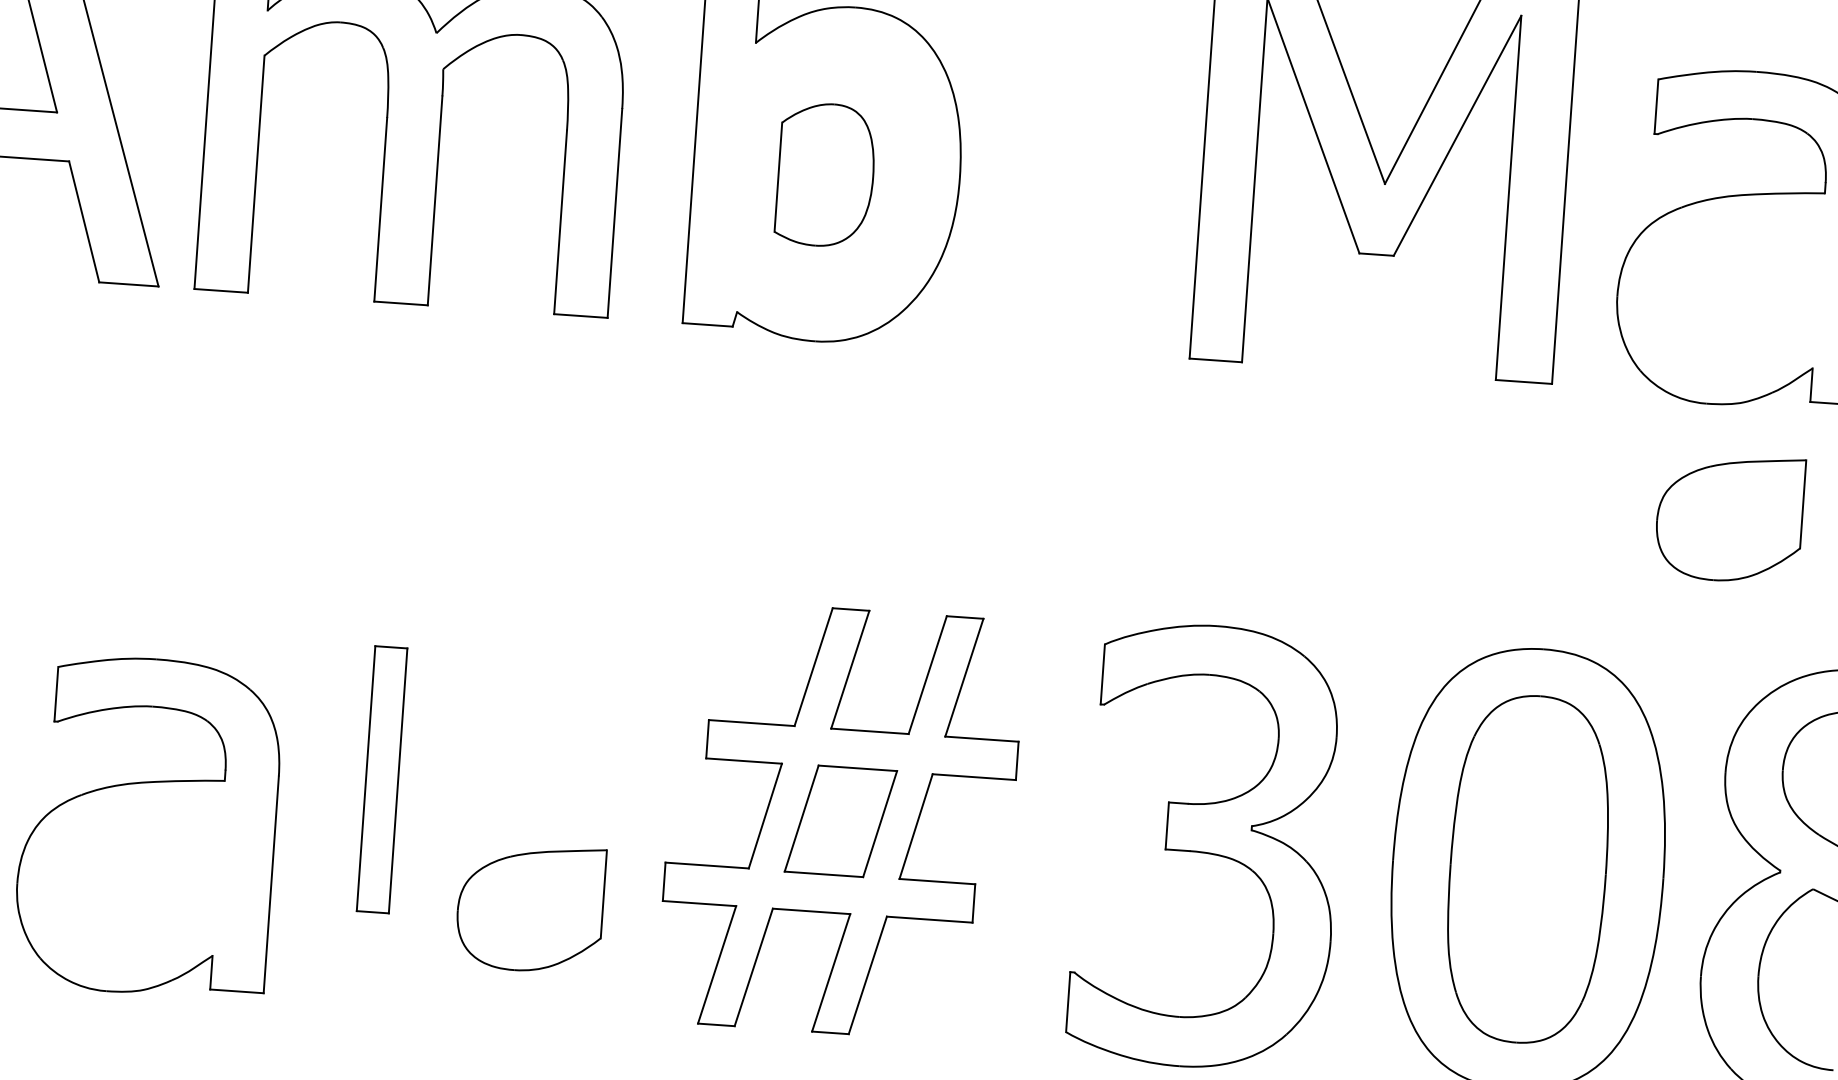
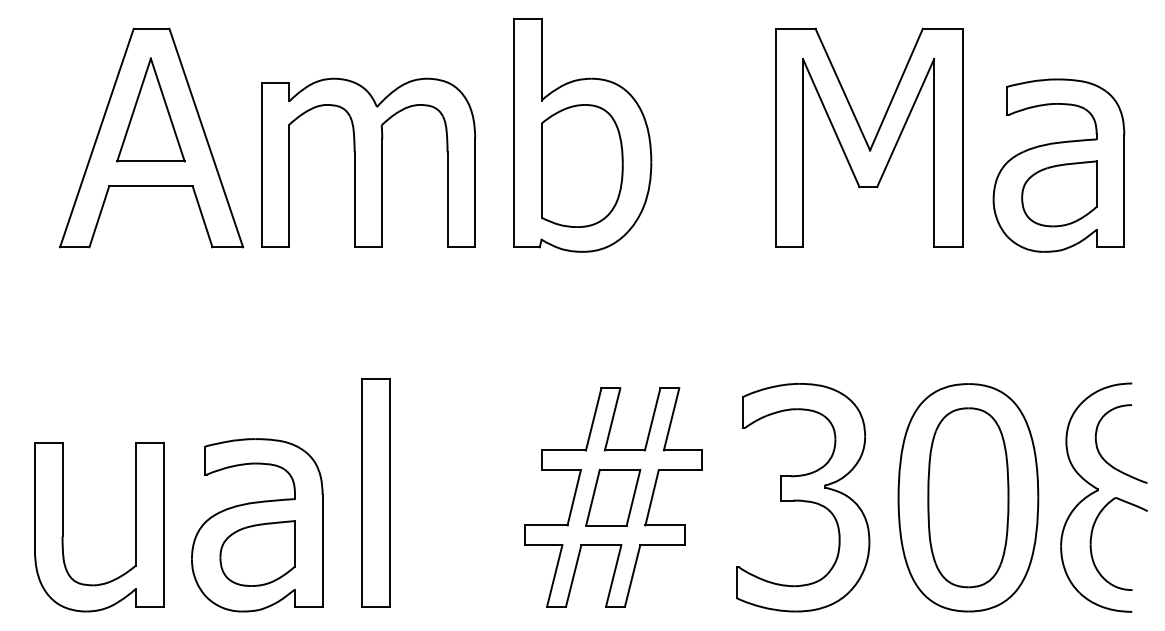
part: (826, 174) -> (582, 165), size x1.67
part: (1729, 517) -> (1059, 193), moved
part: (381, 778) -> (375, 492), size x1.67
part: (530, 907) -> (257, 553), moved

